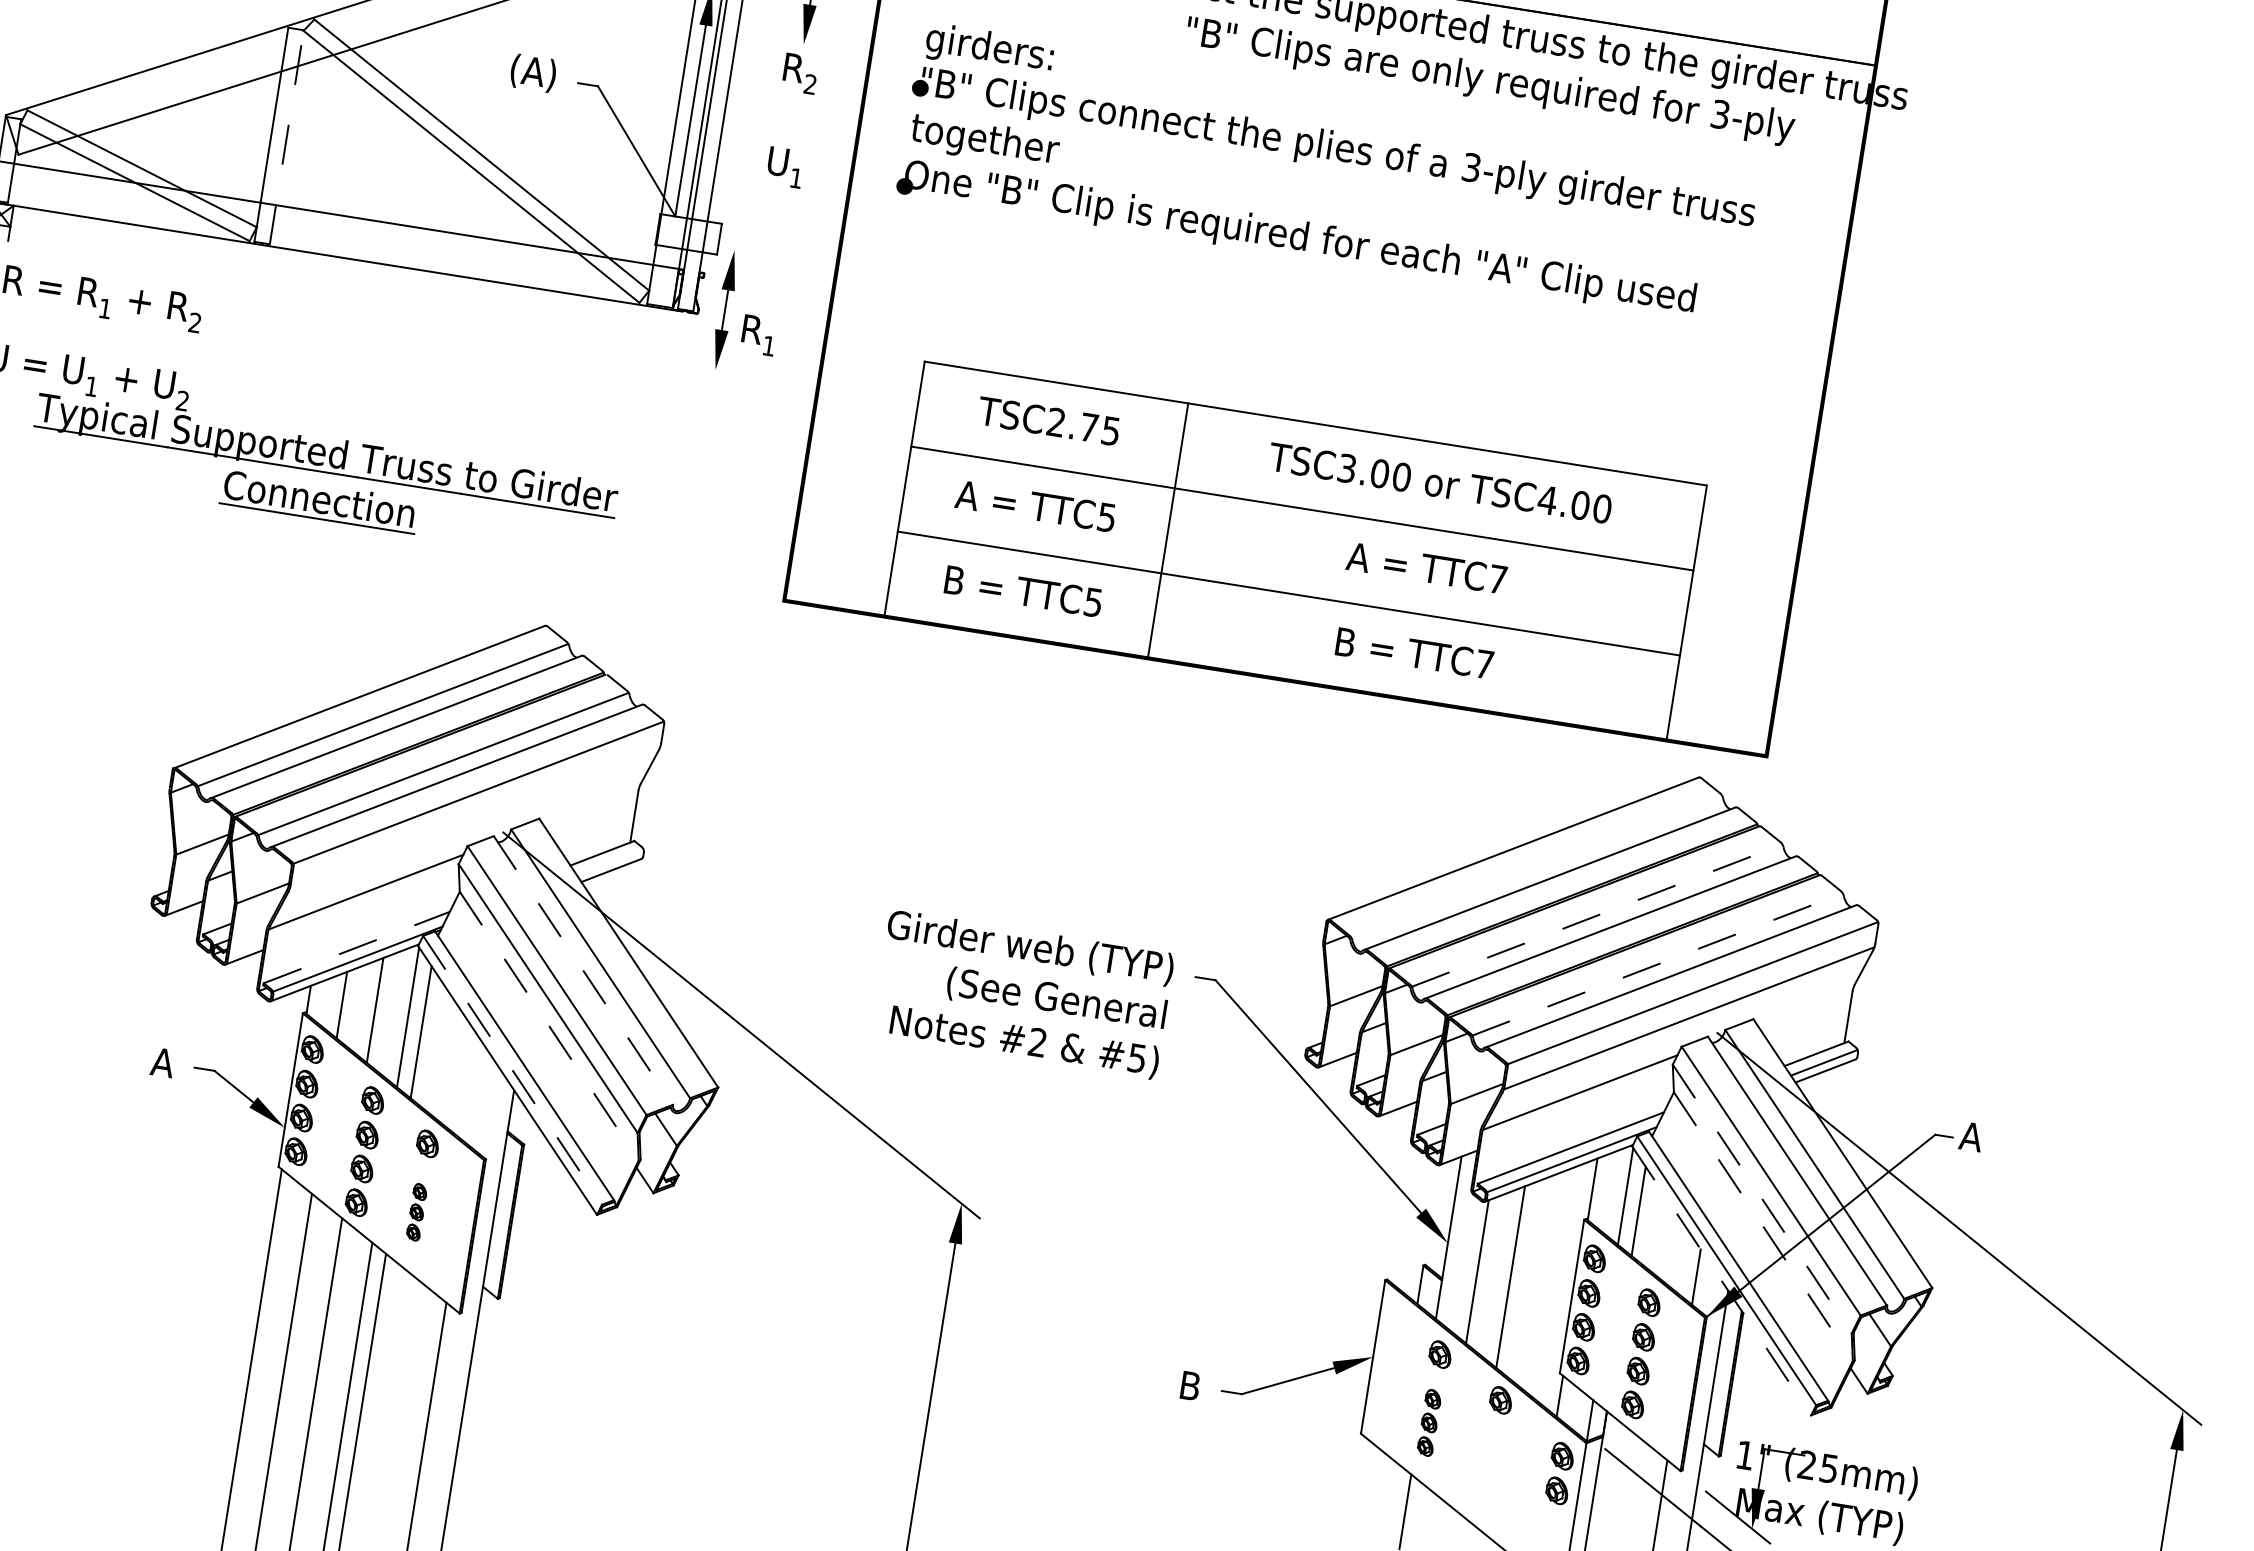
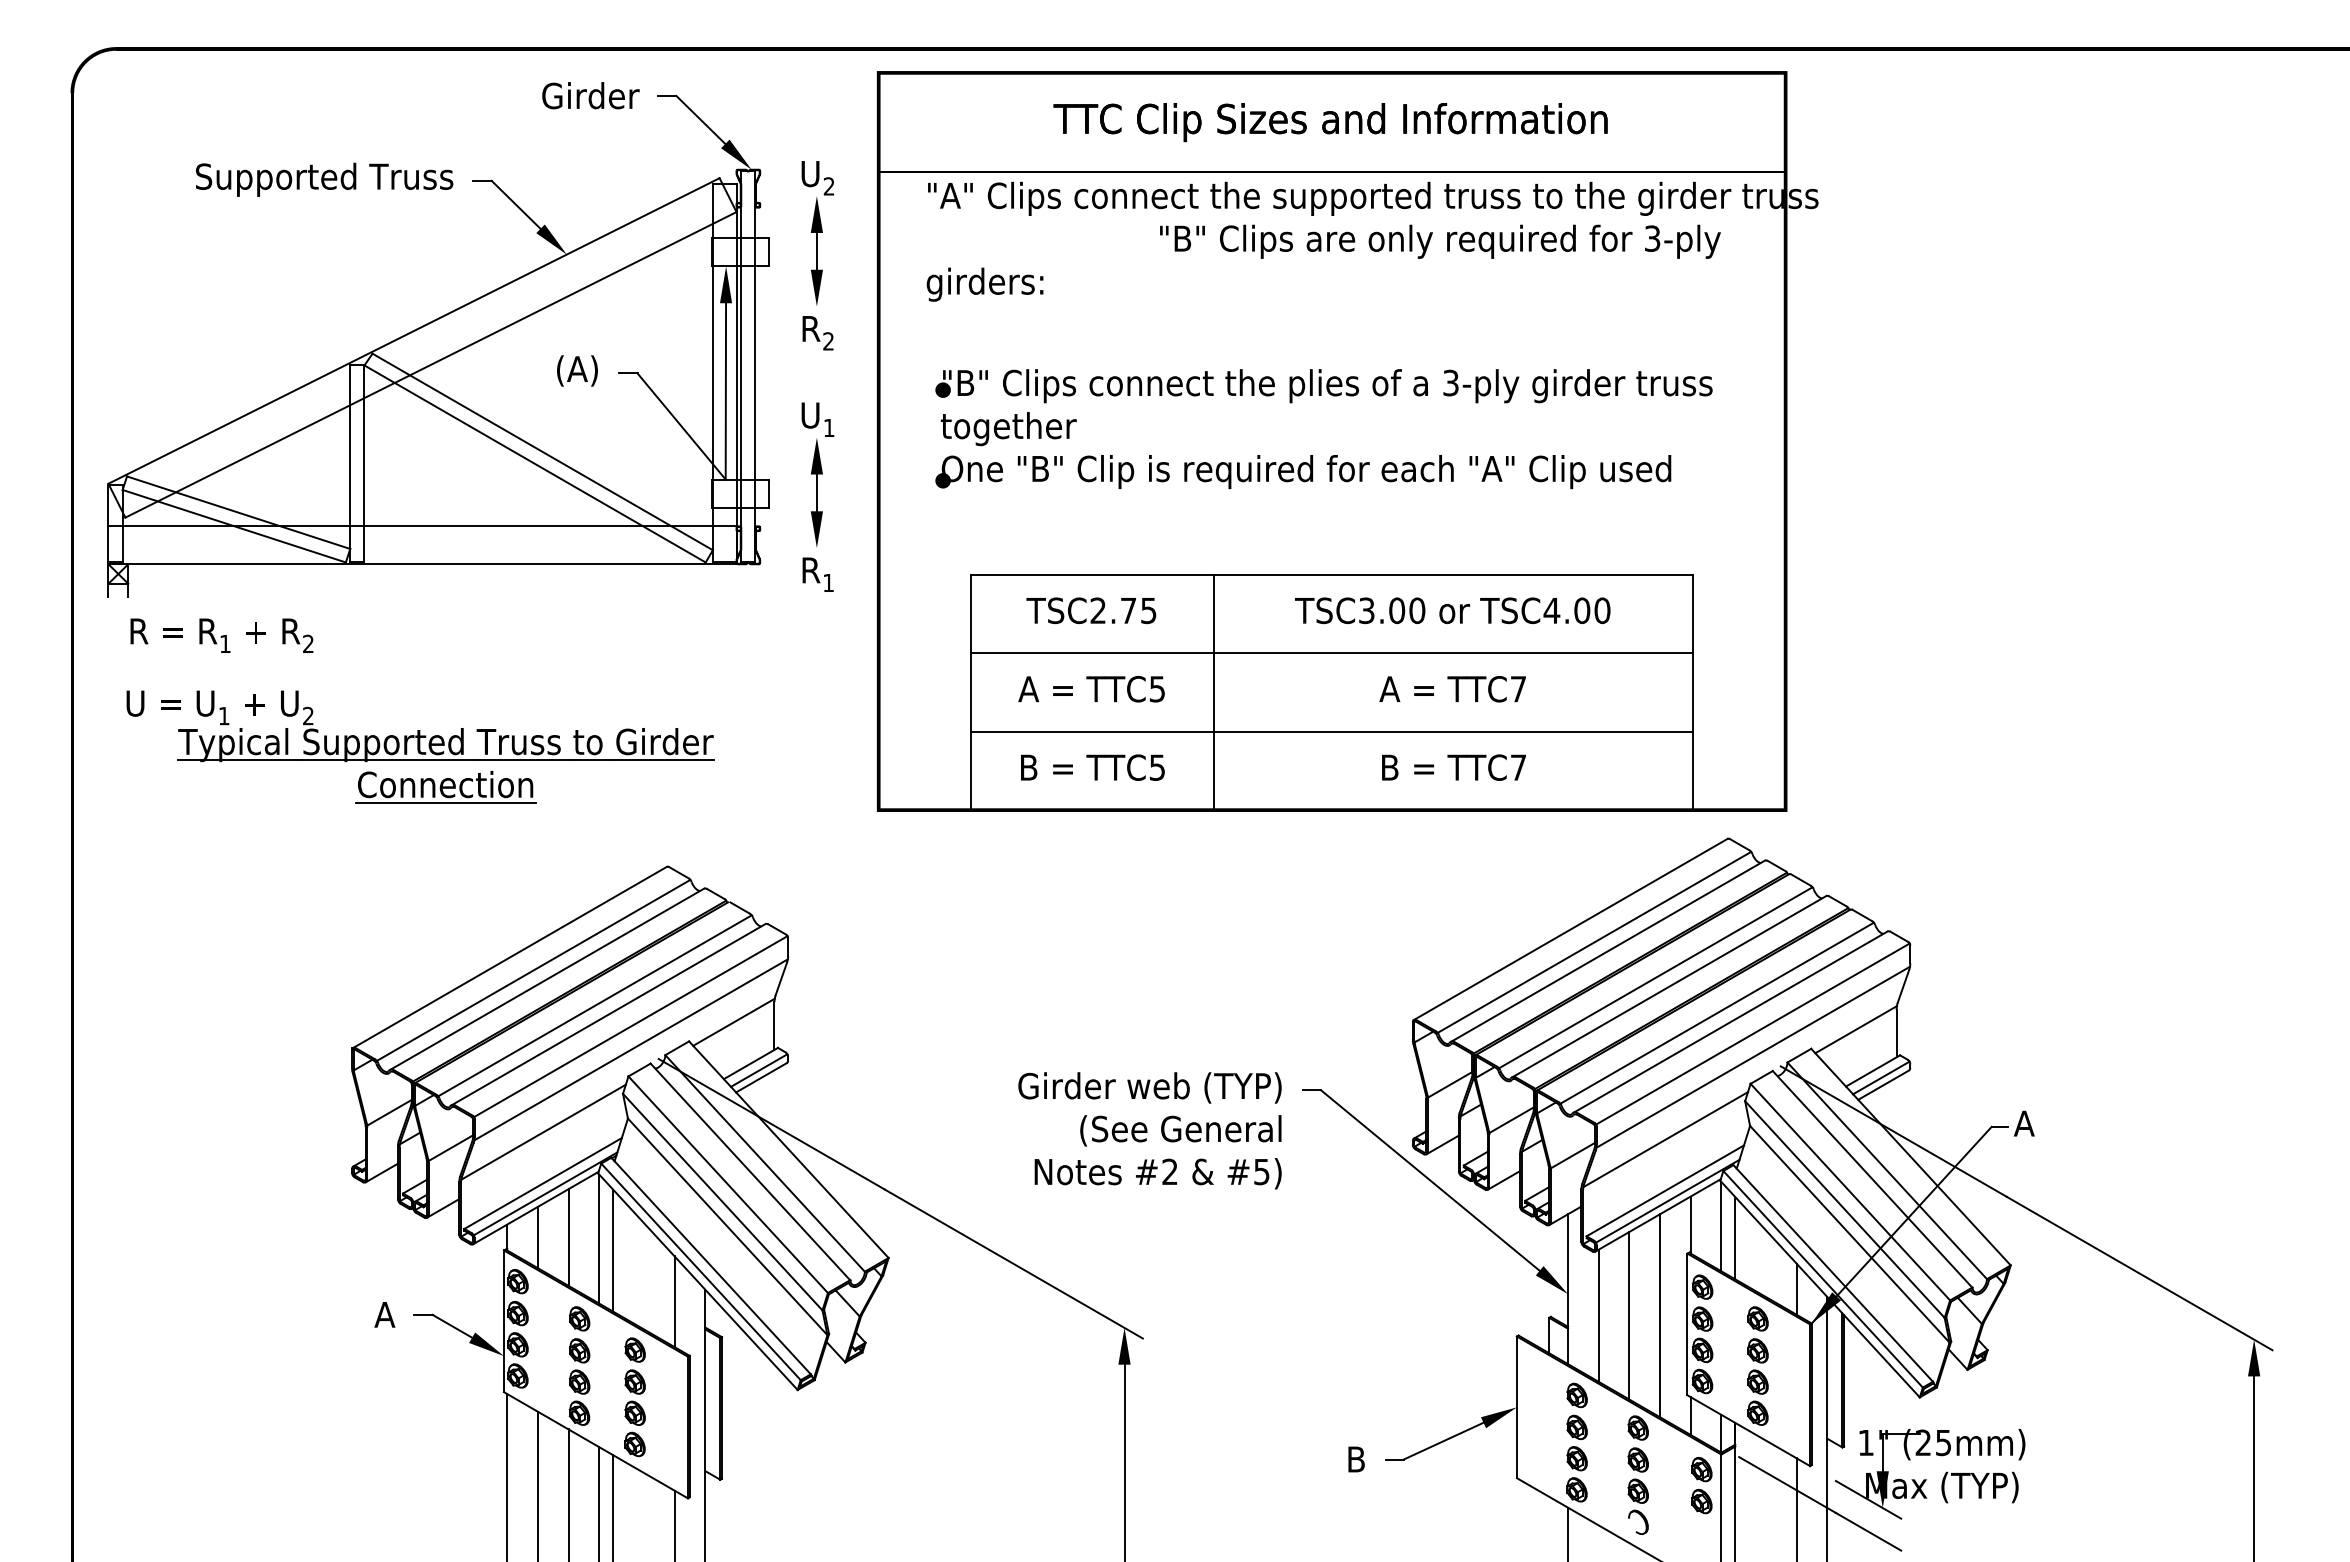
line: (286, 137) -> (364, 463), dashed -> solid
part: (1330, 225) -> (1332, 455), moved
part: (724, 309) -> (816, 492), moved
line: (590, 804) -> (733, 1021), added
line: (474, 817) -> (630, 1049), added
line: (609, 862) -> (758, 1070), added
line: (1537, 865) -> (1594, 941), added
line: (1598, 915) -> (1656, 977), dashed -> solid
line: (357, 947) -> (543, 1183), dashed -> solid
line: (1658, 963) -> (1717, 1012), dashed -> solid
line: (583, 971) -> (750, 1172), dashed -> solid
line: (1804, 1005) -> (1855, 1029), added
line: (550, 1027) -> (728, 1227), dashed -> solid
line: (513, 1071) -> (701, 1272), dashed -> solid
line: (478, 1097) -> (674, 1301), added
line: (1762, 1199) -> (1845, 1209), dashed -> solid
part: (416, 1212) -> (634, 1413), size x1.67
line: (1764, 1227) -> (1850, 1234), dashed -> solid
line: (1722, 1281) -> (1820, 1289), dashed -> solid
line: (1544, 1282) -> (1660, 1315), added
part: (1428, 1422) -> (1576, 1458), size x1.43
part: (1489, 1467) -> (1637, 1490), added

